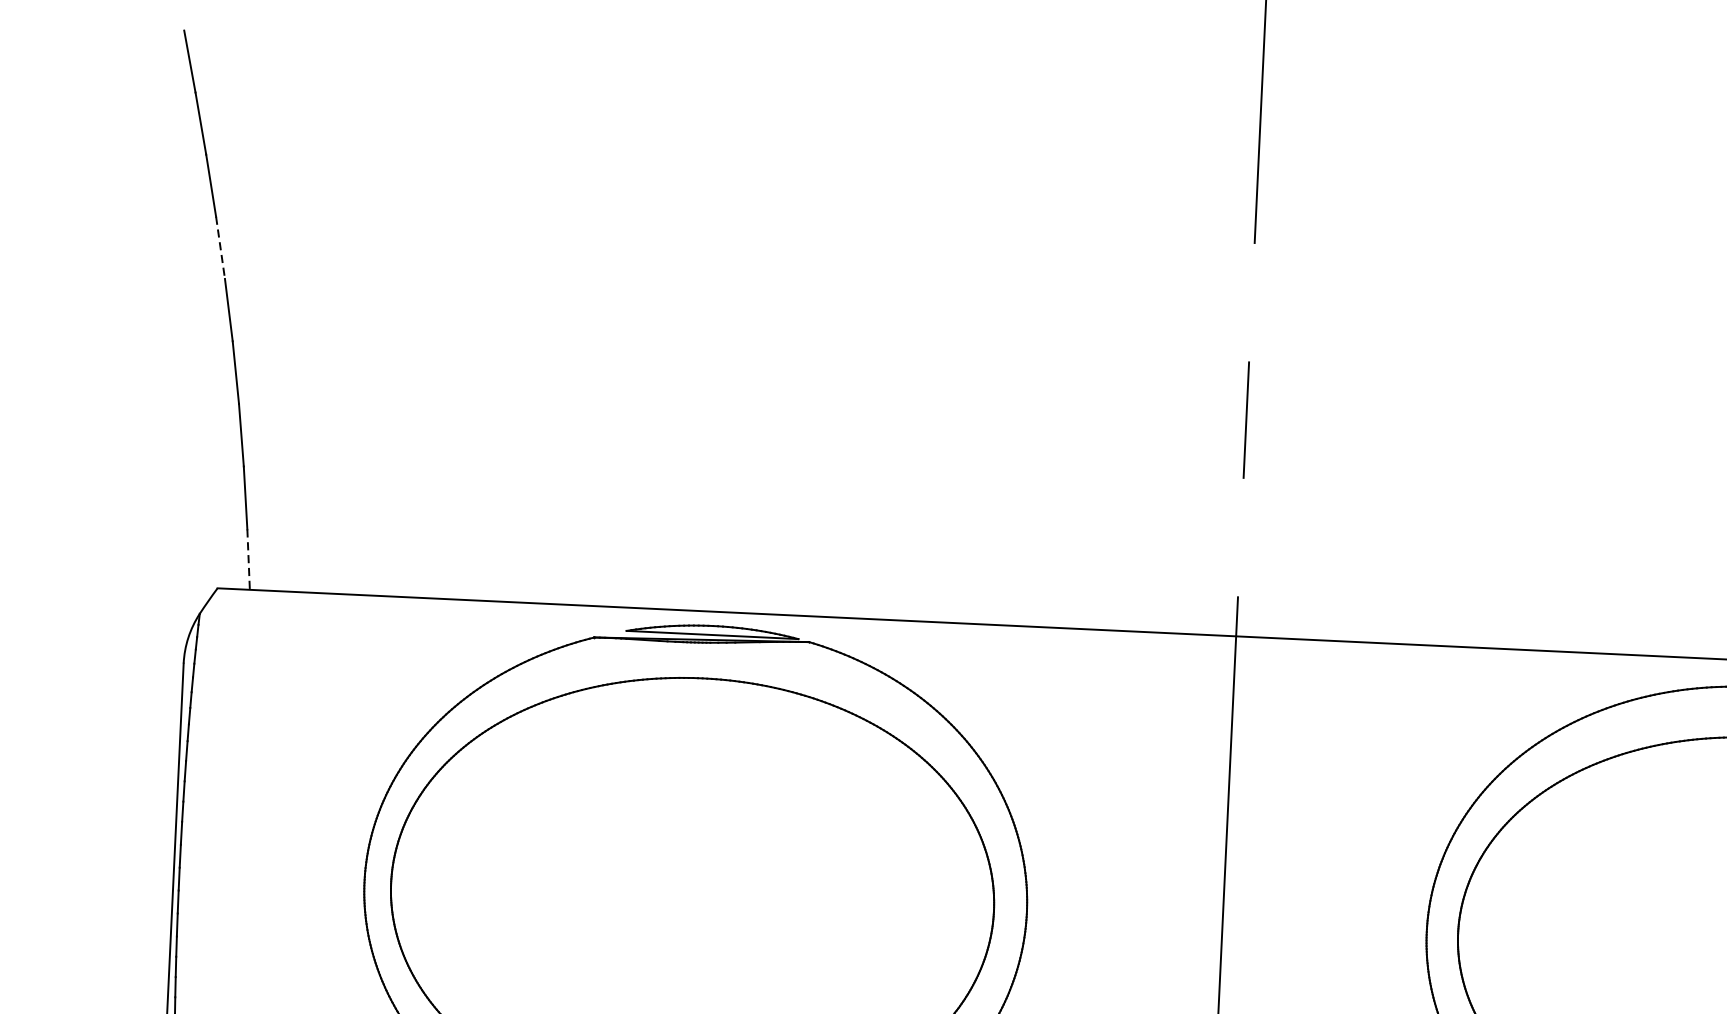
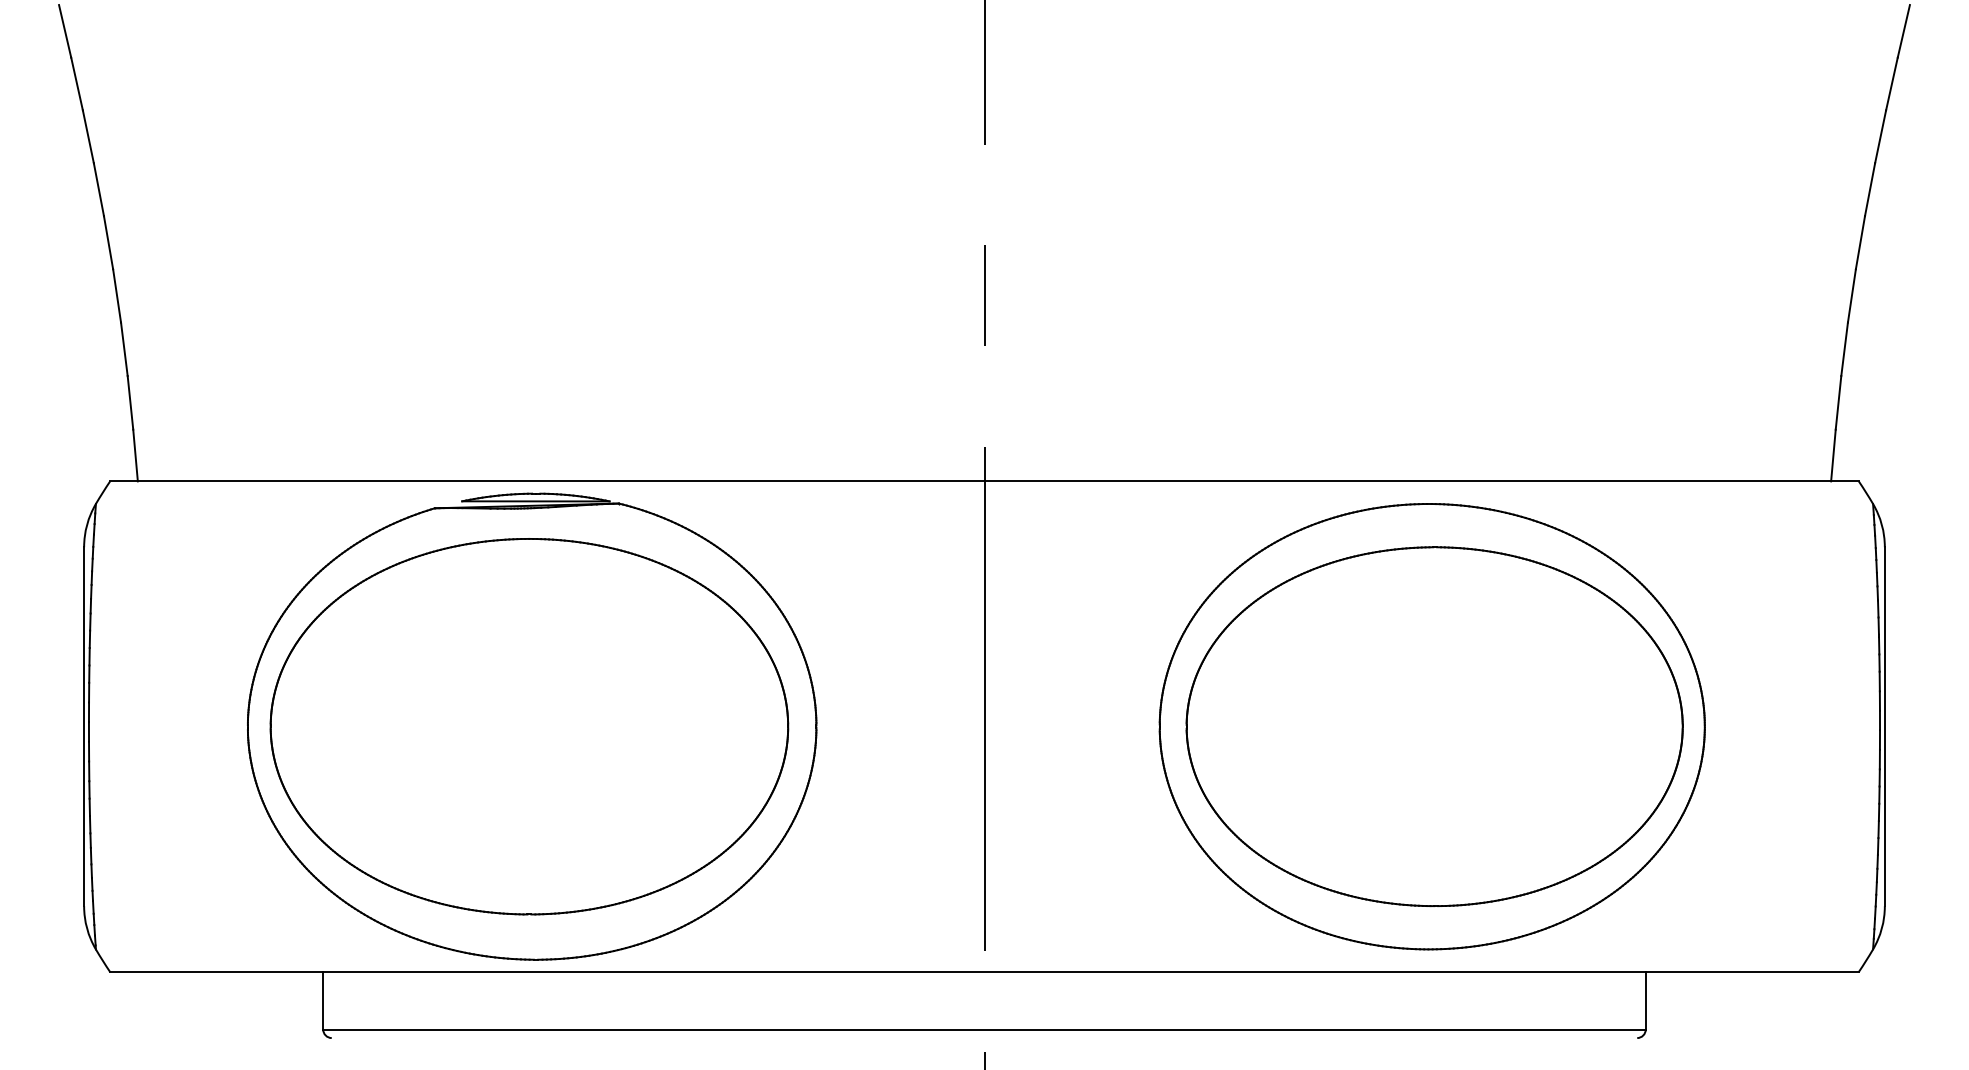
line: (220, 247) -> (98, 189), dashed -> solid
line: (248, 559) -> (135, 455), dashed -> solid

